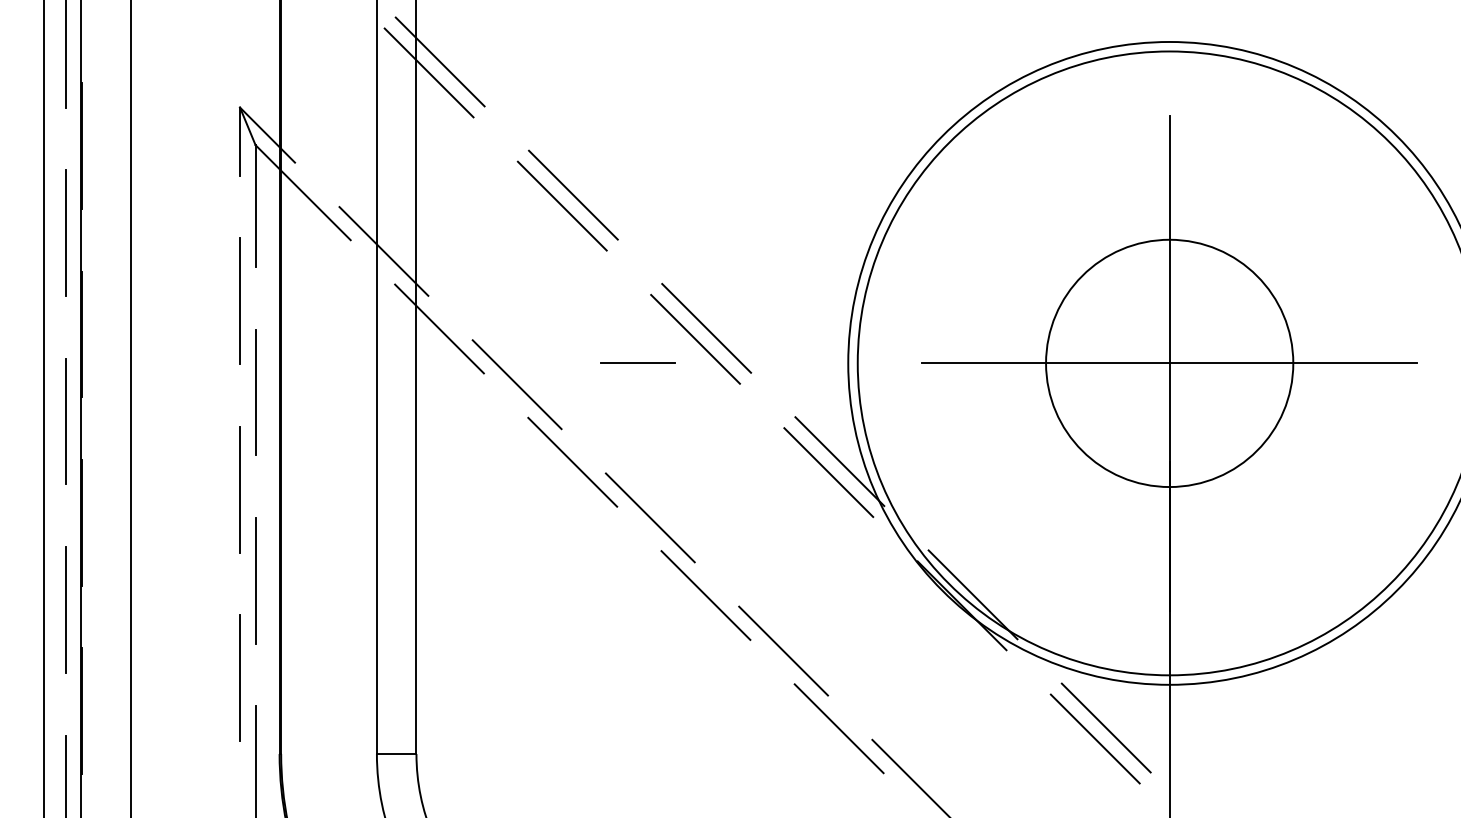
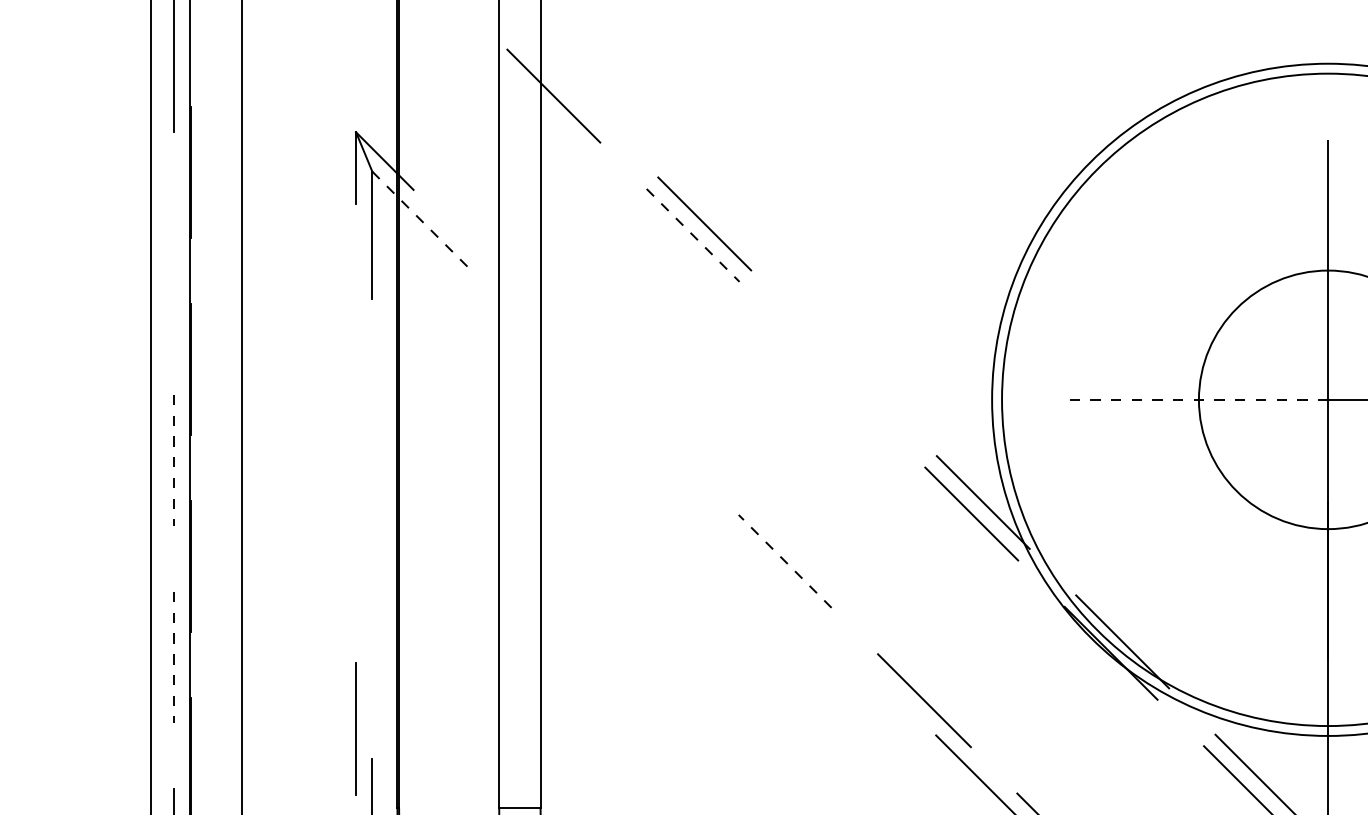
line: (439, 61) -> (564, 84), removed
line: (303, 193) -> (422, 222), solid -> dashed
line: (562, 206) -> (693, 235), solid -> dashed
line: (66, 233) -> (174, 264), removed
line: (383, 251) -> (506, 282), removed
line: (239, 300) -> (355, 334), removed
line: (439, 328) -> (564, 363), removed
line: (706, 328) -> (843, 363), removed
line: (695, 338) -> (832, 373), removed
line: (638, 363) -> (772, 399), removed
line: (1046, 363) -> (1199, 399), solid -> dashed
line: (516, 384) -> (645, 421), removed
line: (255, 392) -> (372, 430), removed
line: (66, 421) -> (174, 460), solid -> dashed
line: (572, 461) -> (703, 502), removed
line: (240, 489) -> (356, 531), removed
line: (650, 517) -> (785, 560), solid -> dashed
line: (255, 580) -> (372, 626), removed
line: (705, 595) -> (842, 642), removed
line: (66, 610) -> (174, 658), solid -> dashed

